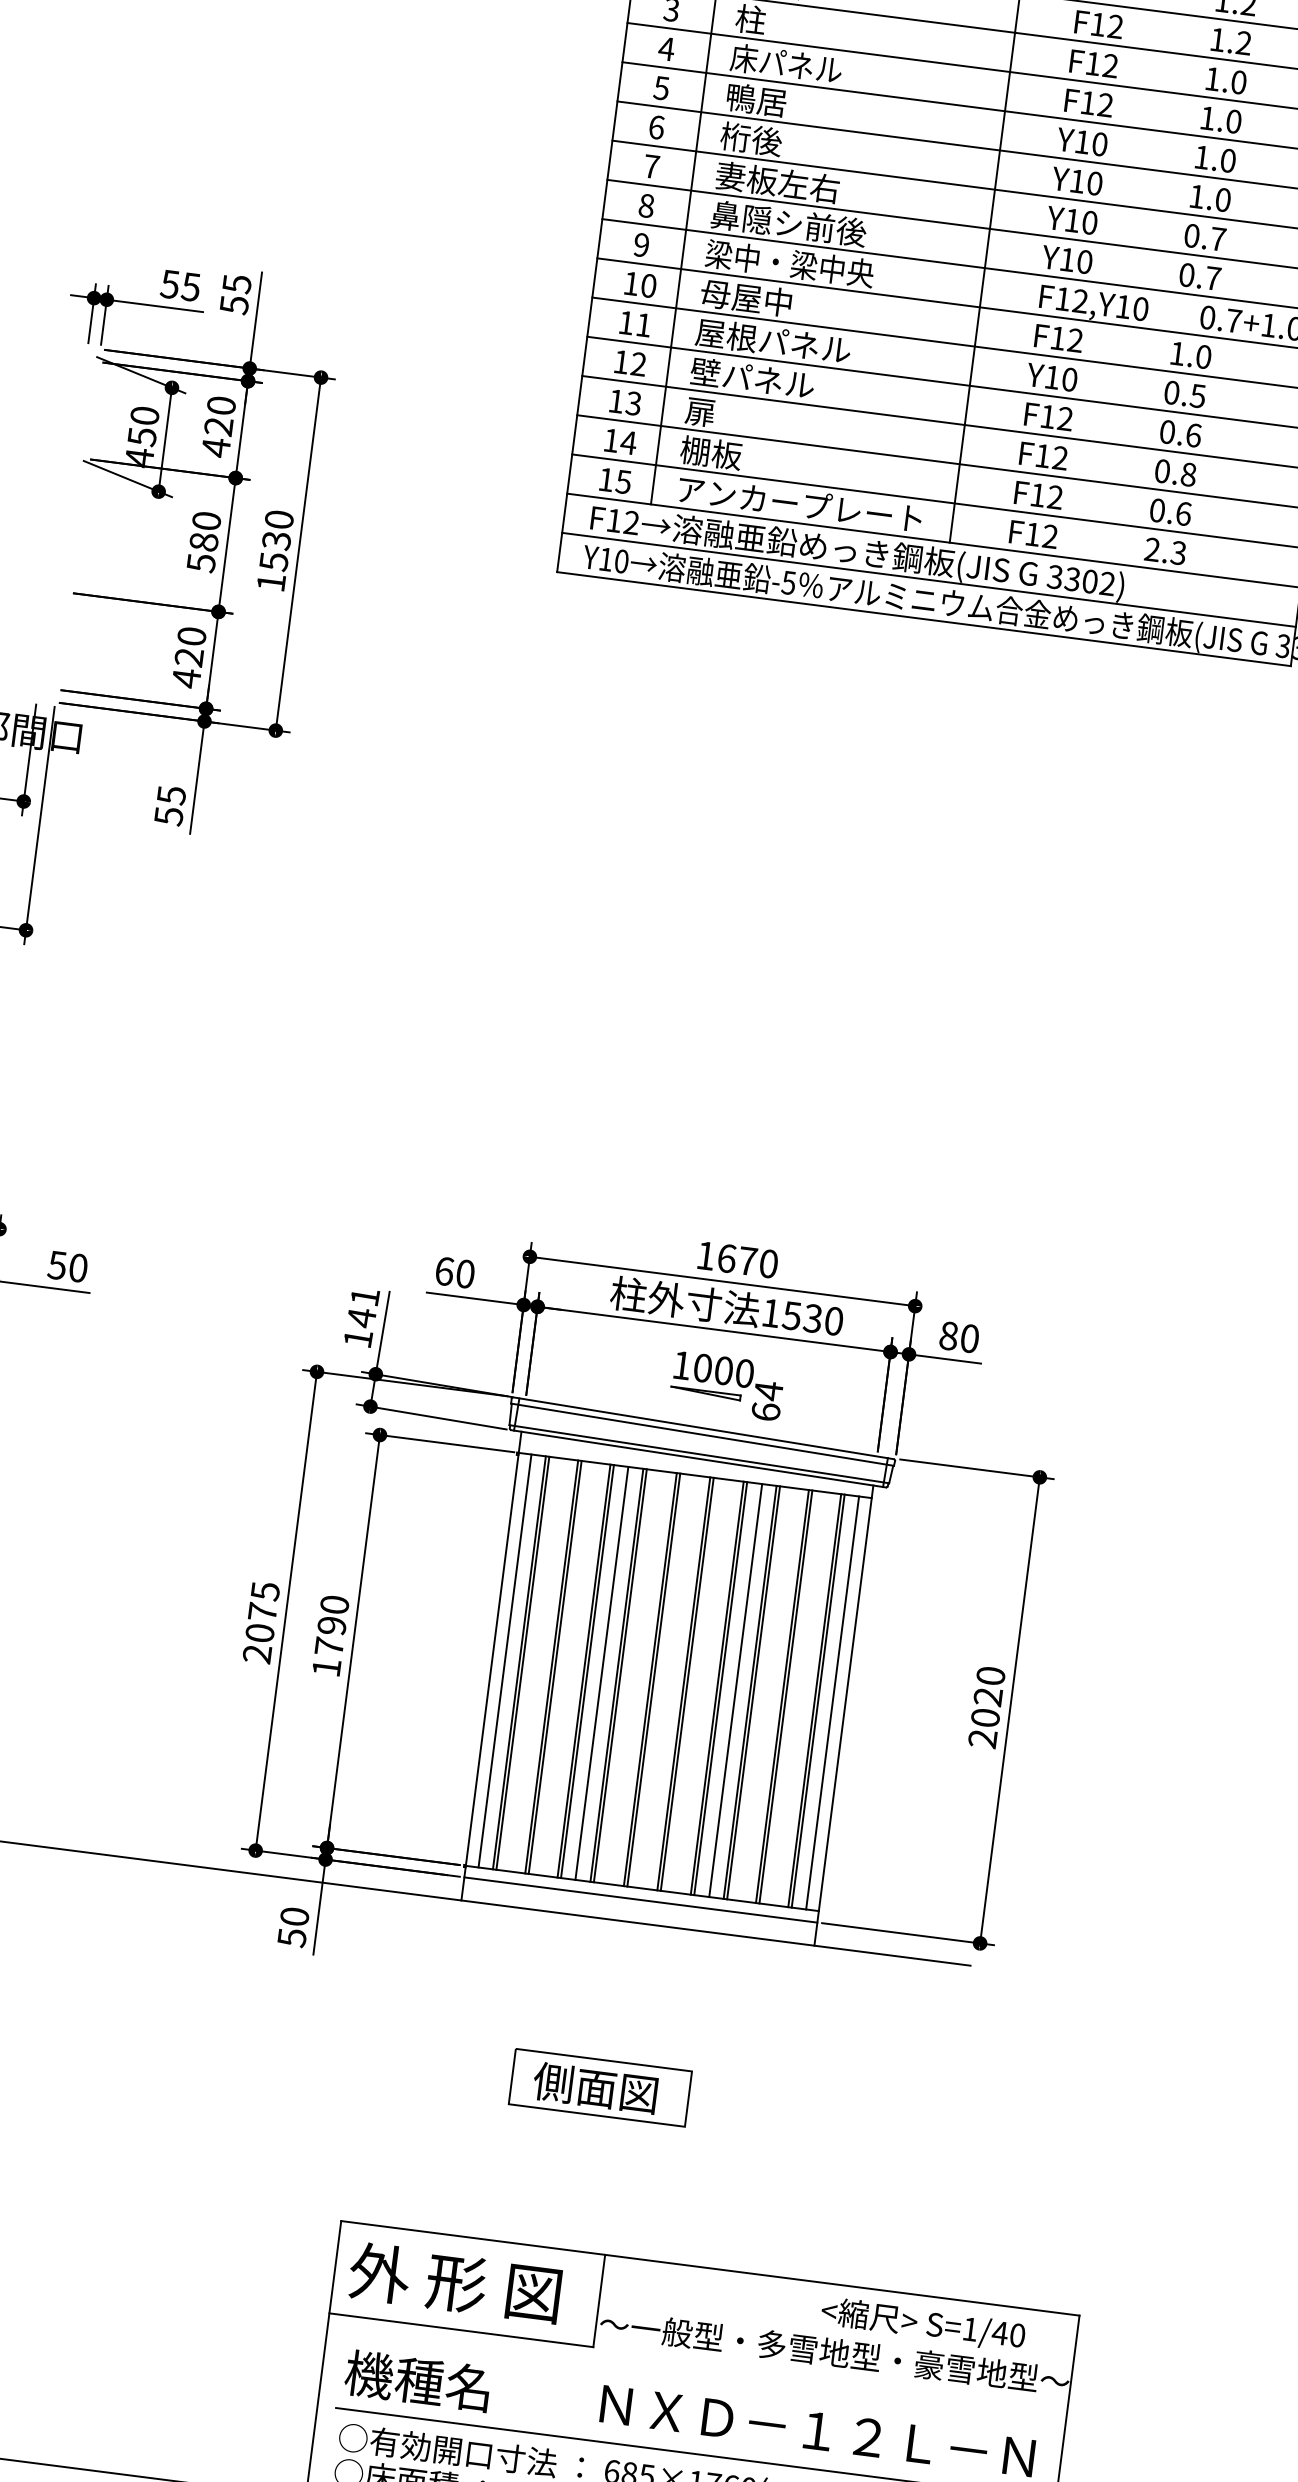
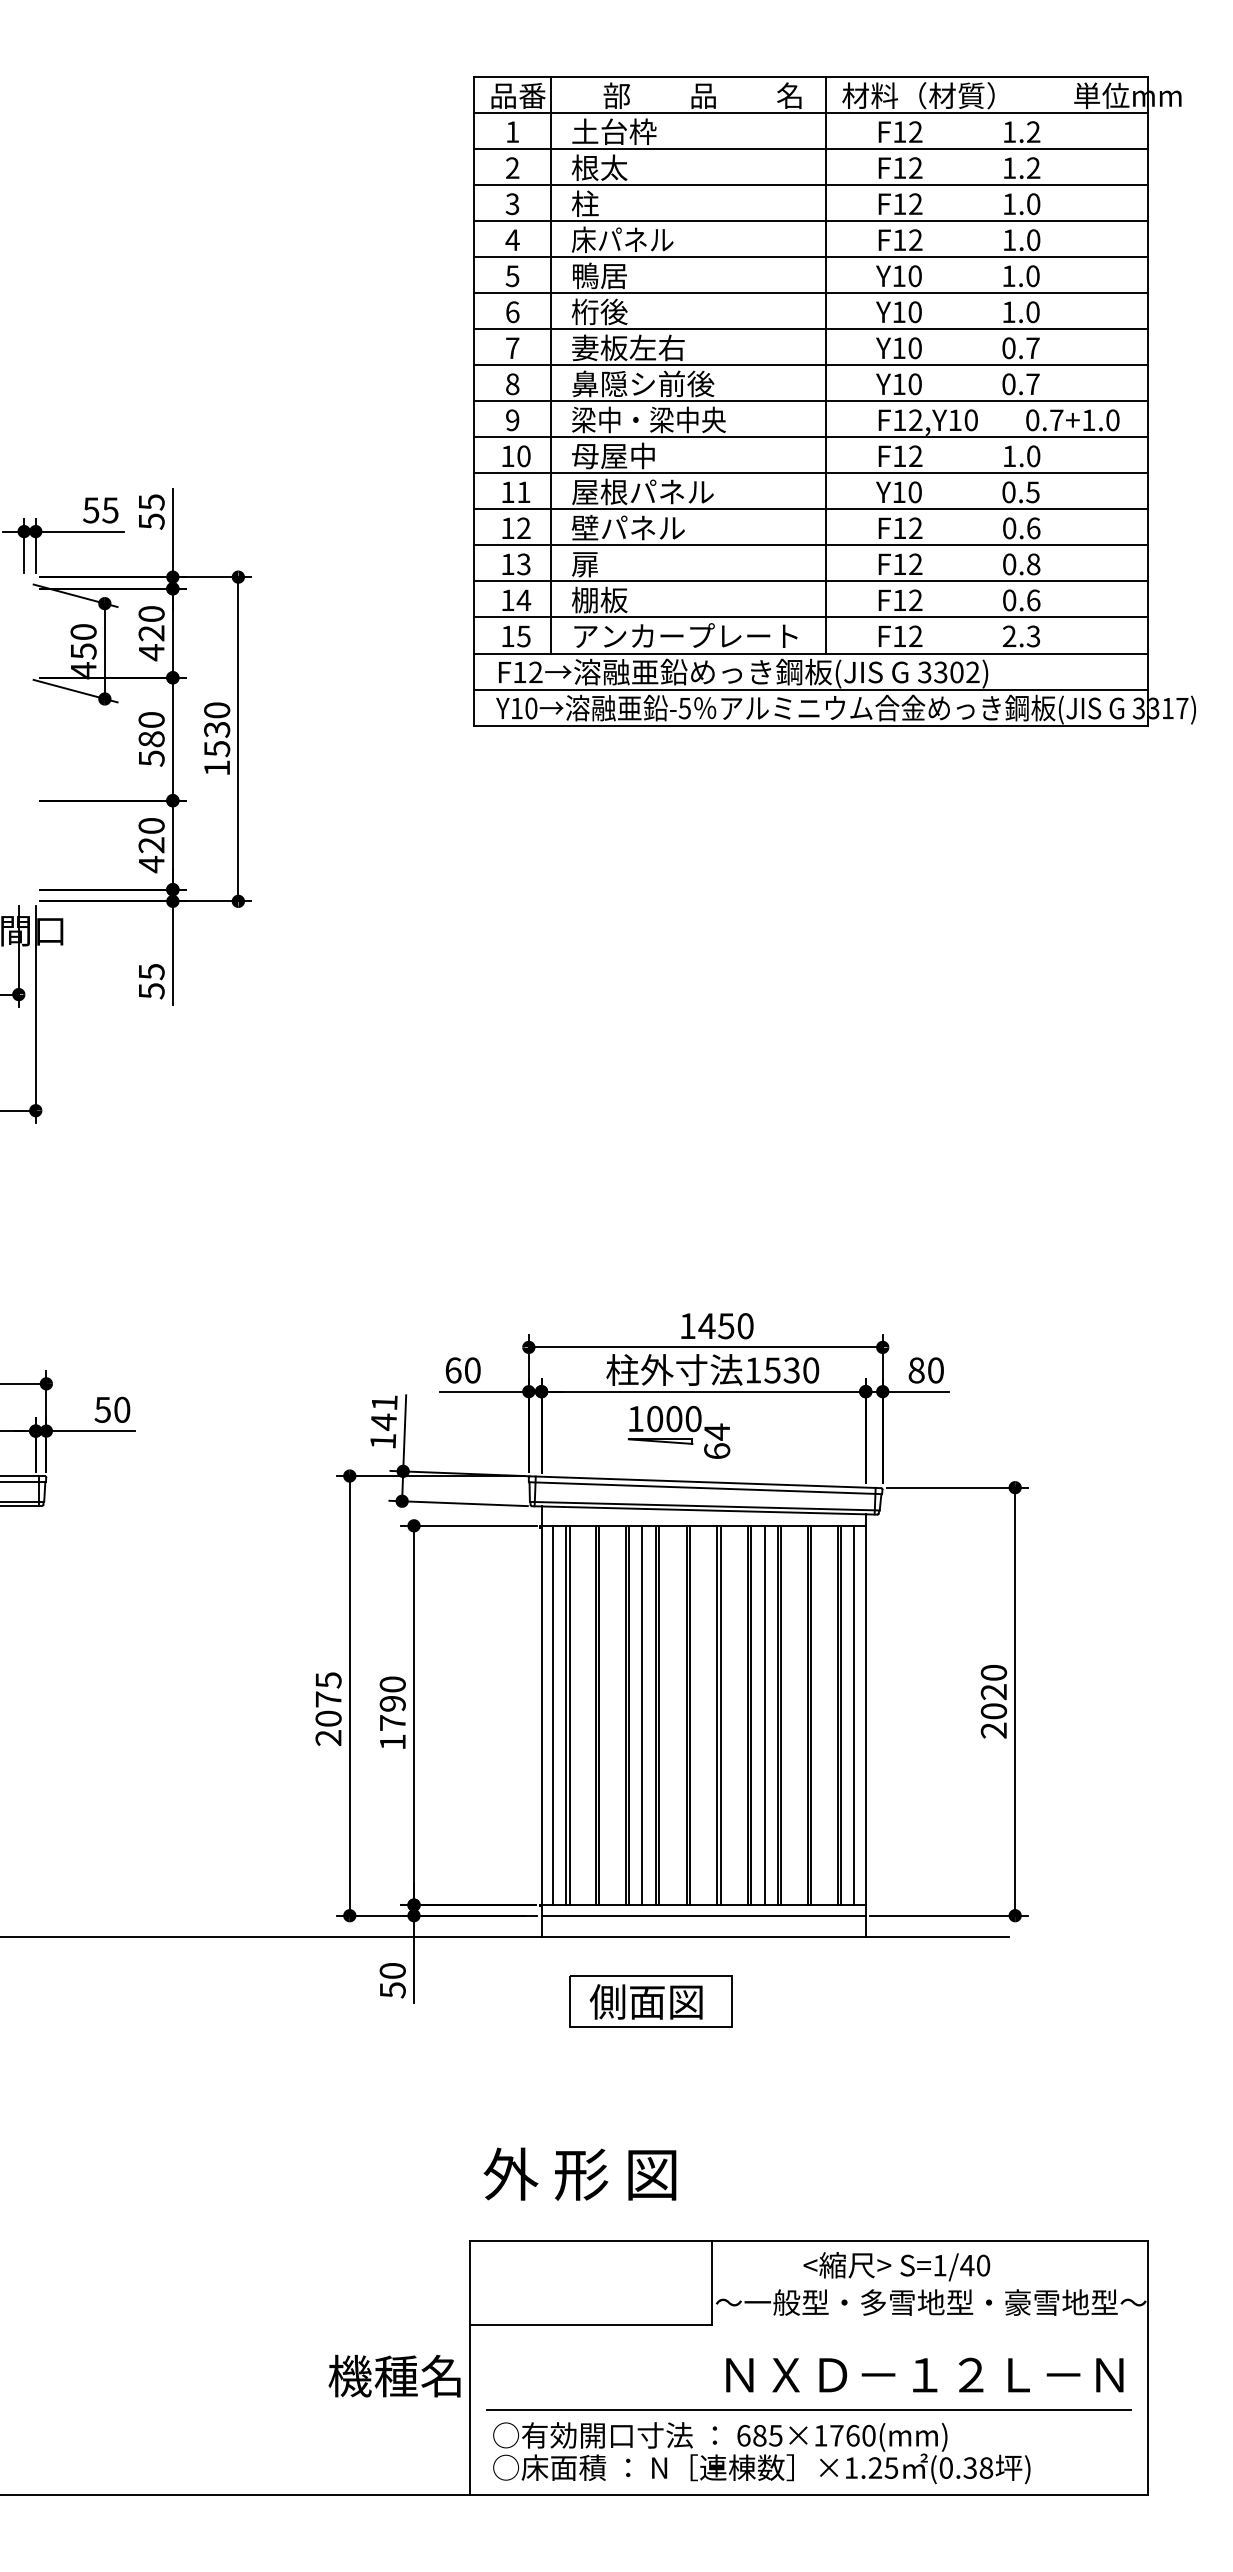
text: (737, 1260) -> (716, 1326), 1670 -> 1450
part: (726, 1385) -> (678, 1431), moved
part: (600, 2088) -> (650, 2001), moved
text: (454, 2281) -> (579, 2173), moved
text: (922, 2324) -> (896, 2266), moved
text: (417, 2380) -> (394, 2375), moved

